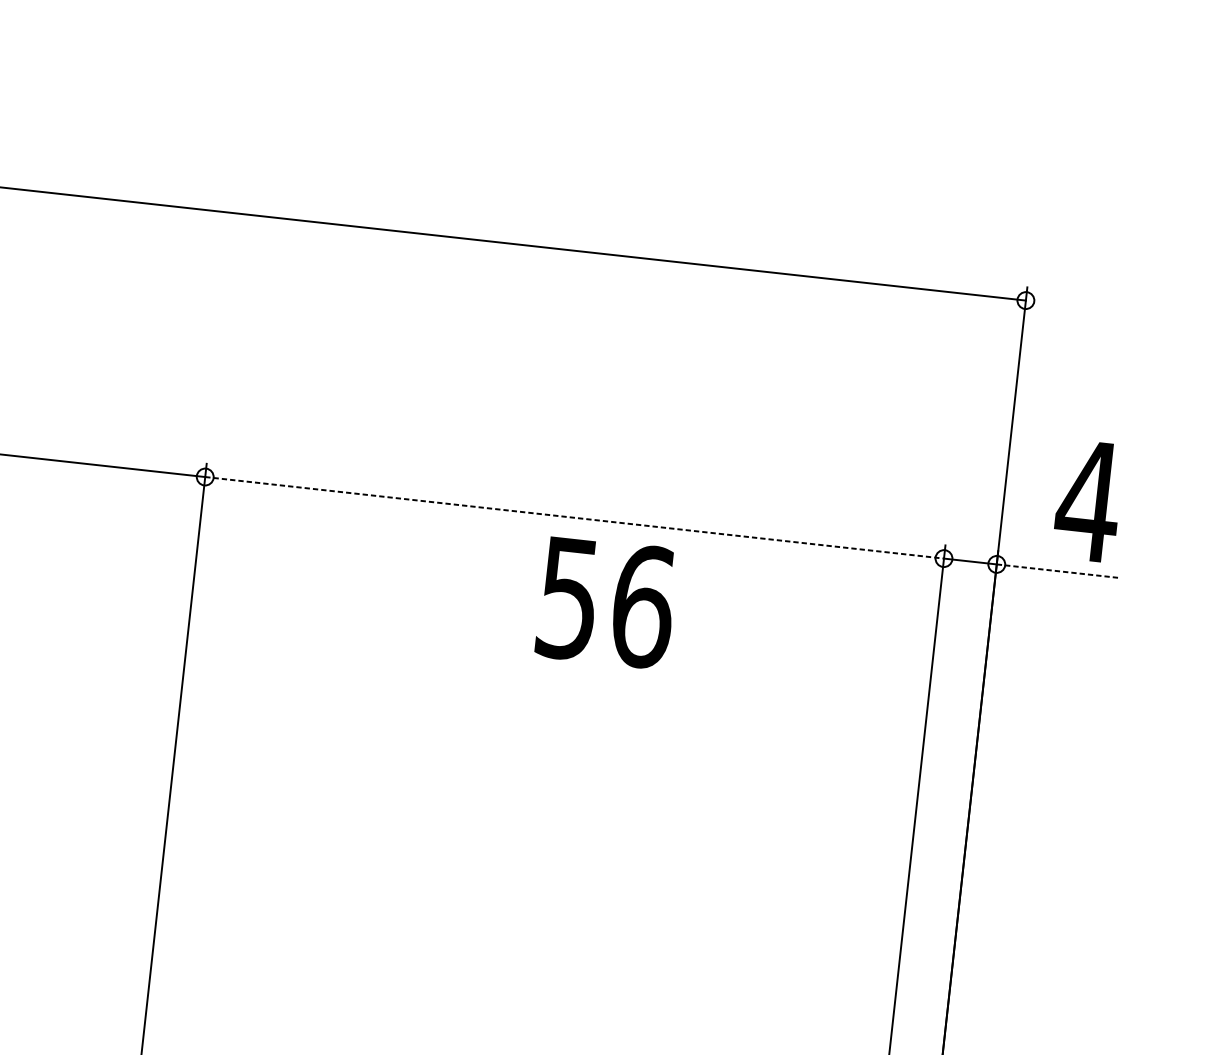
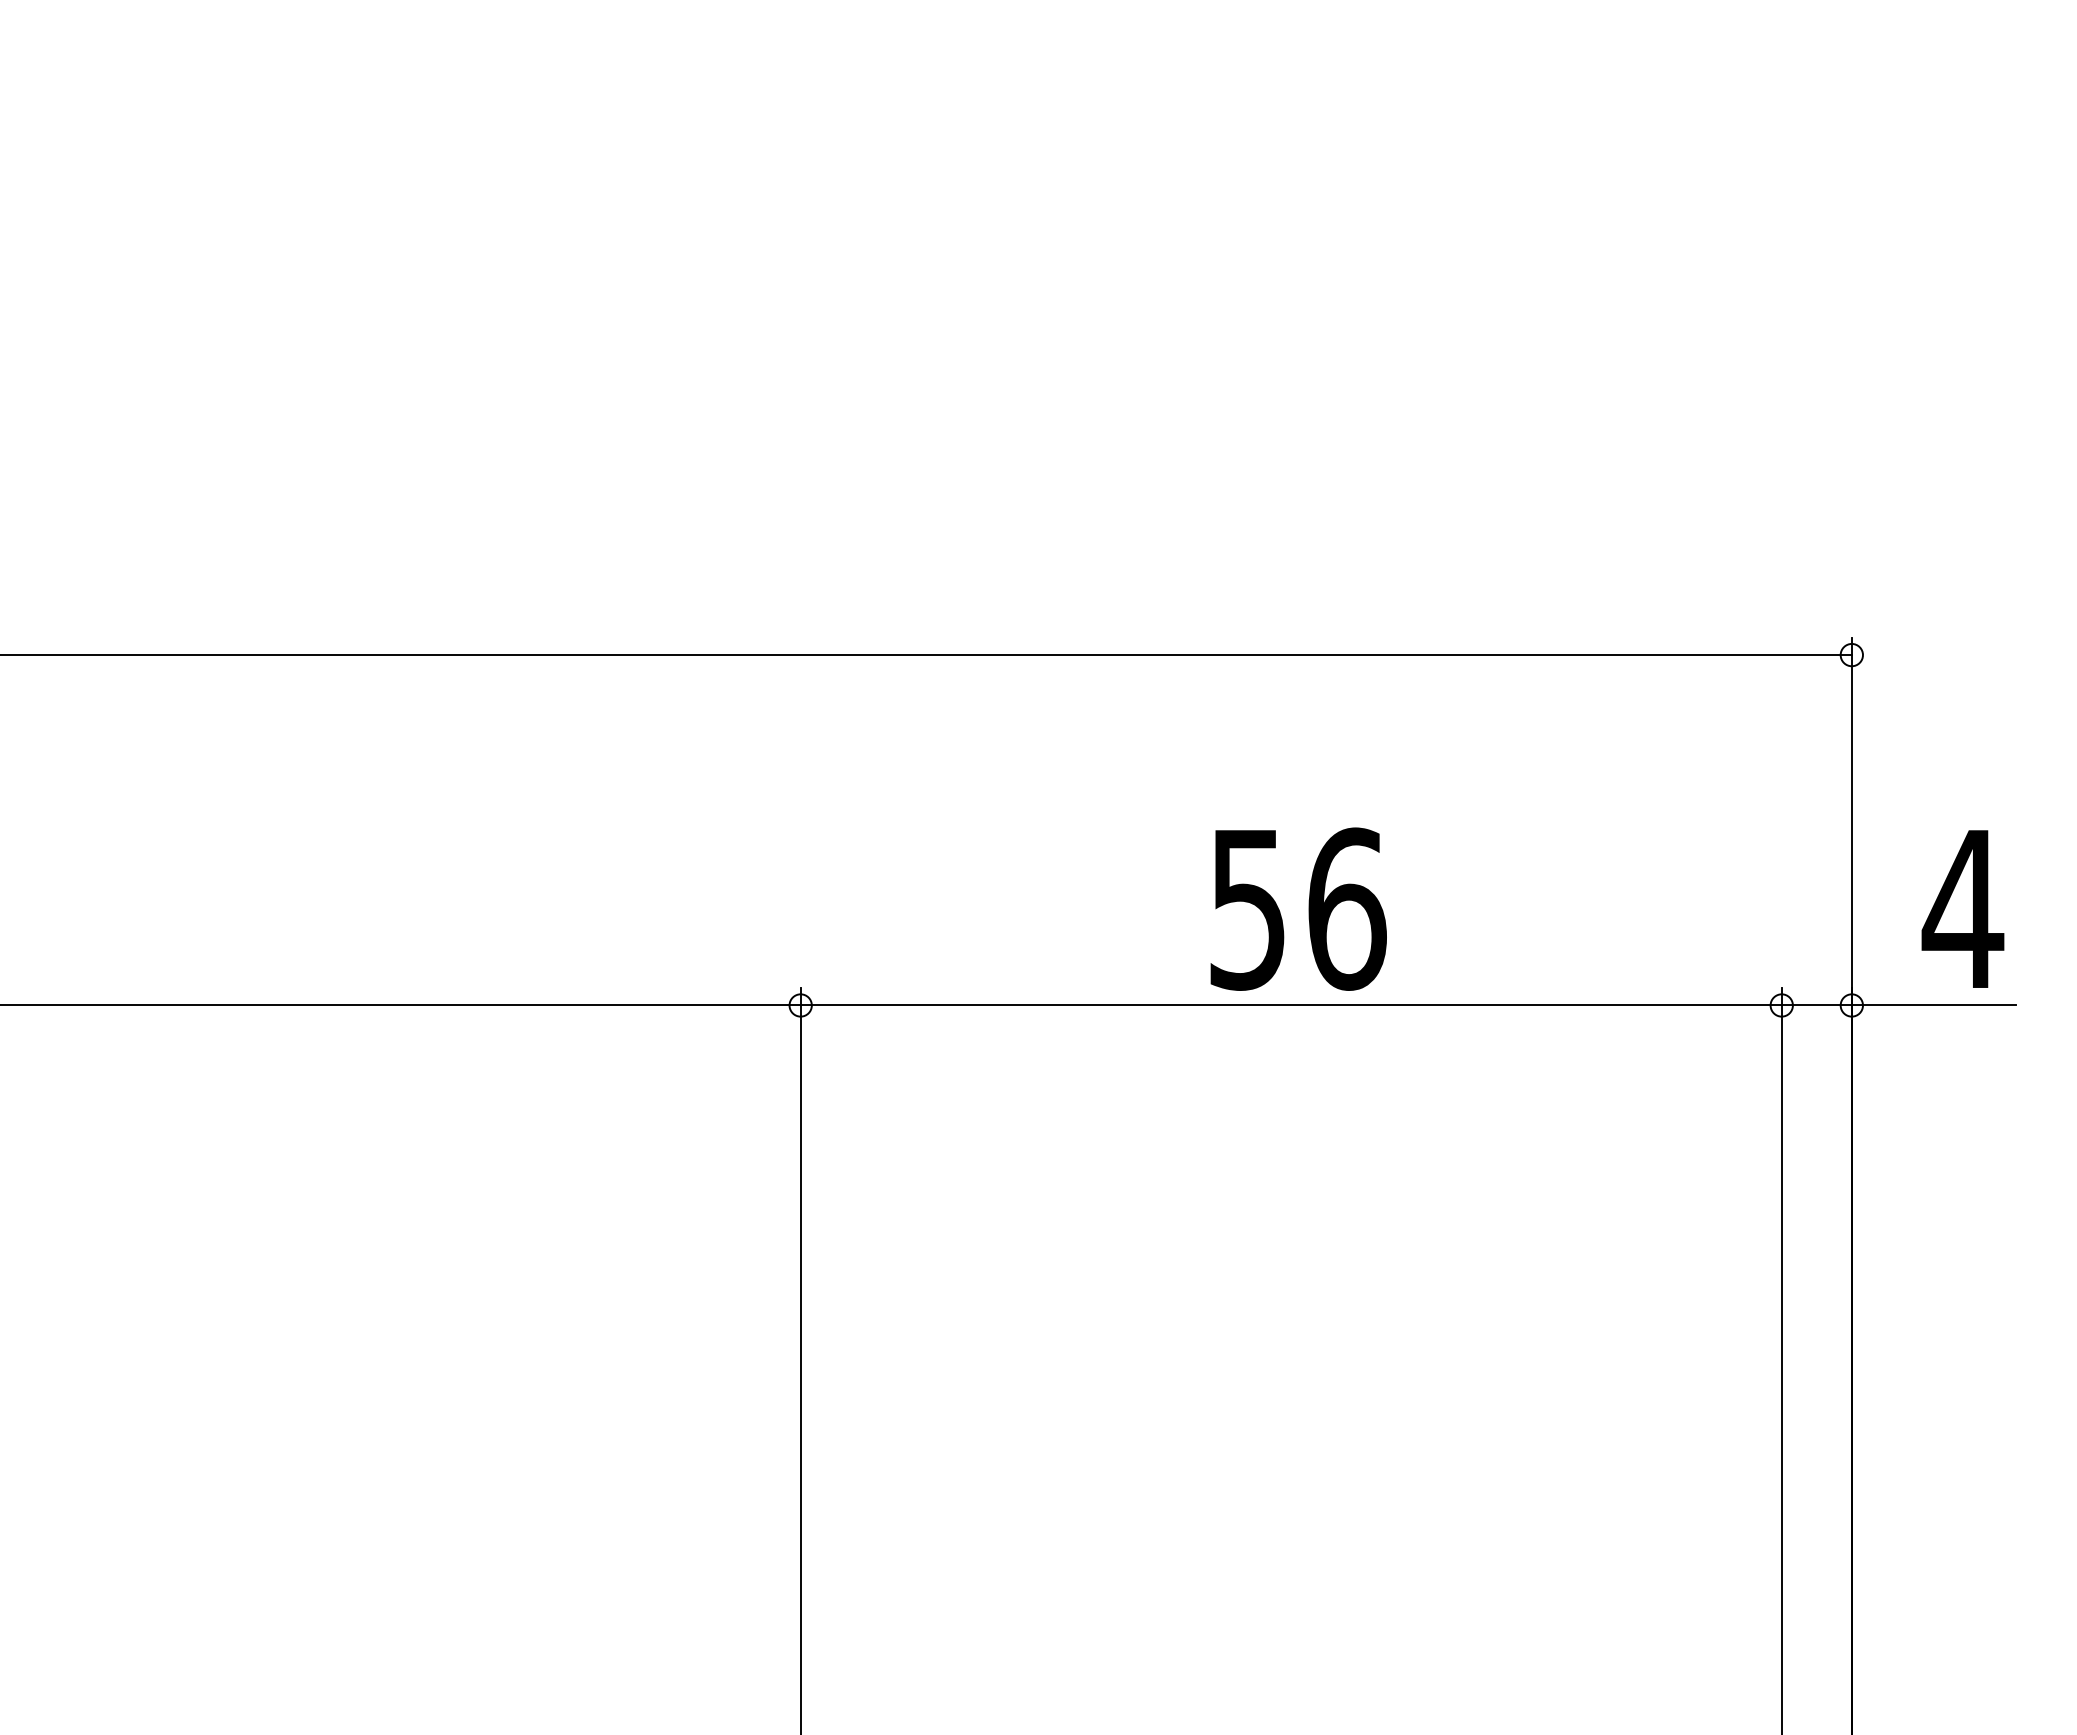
line: (574, 517) -> (1291, 1005), dashed -> solid
line: (1058, 571) -> (1933, 1005), dashed -> solid
text: (606, 602) -> (1298, 908), moved

